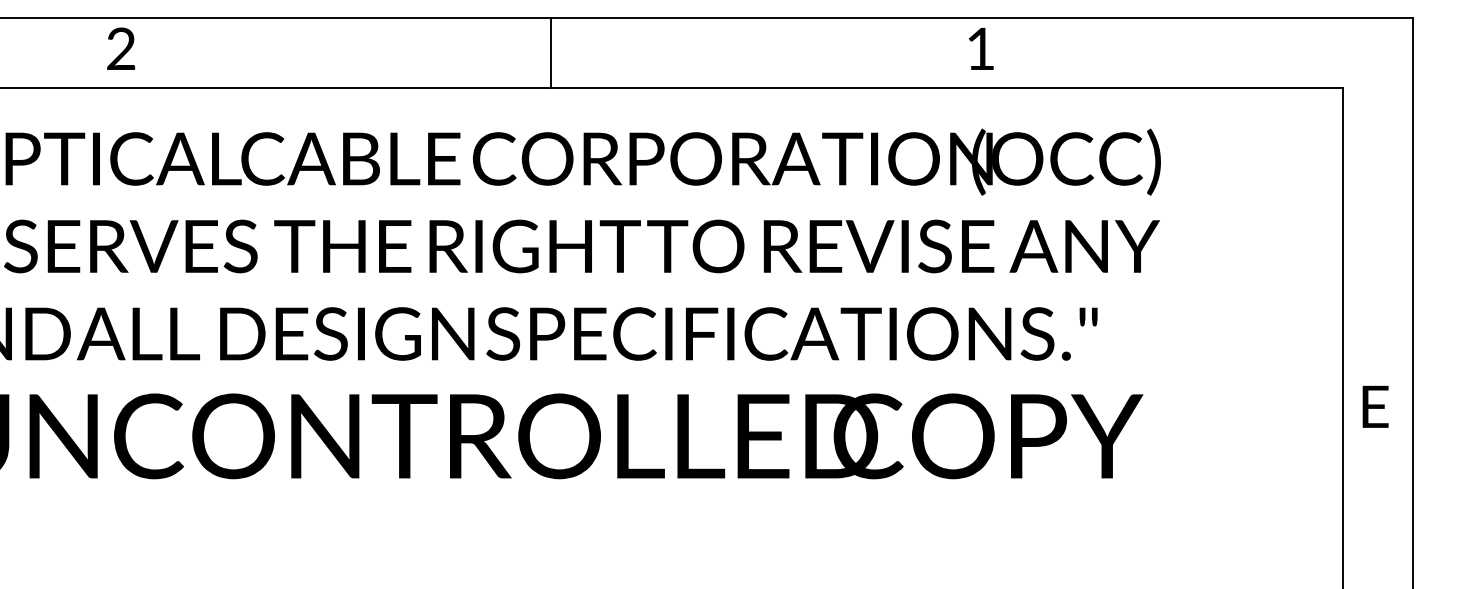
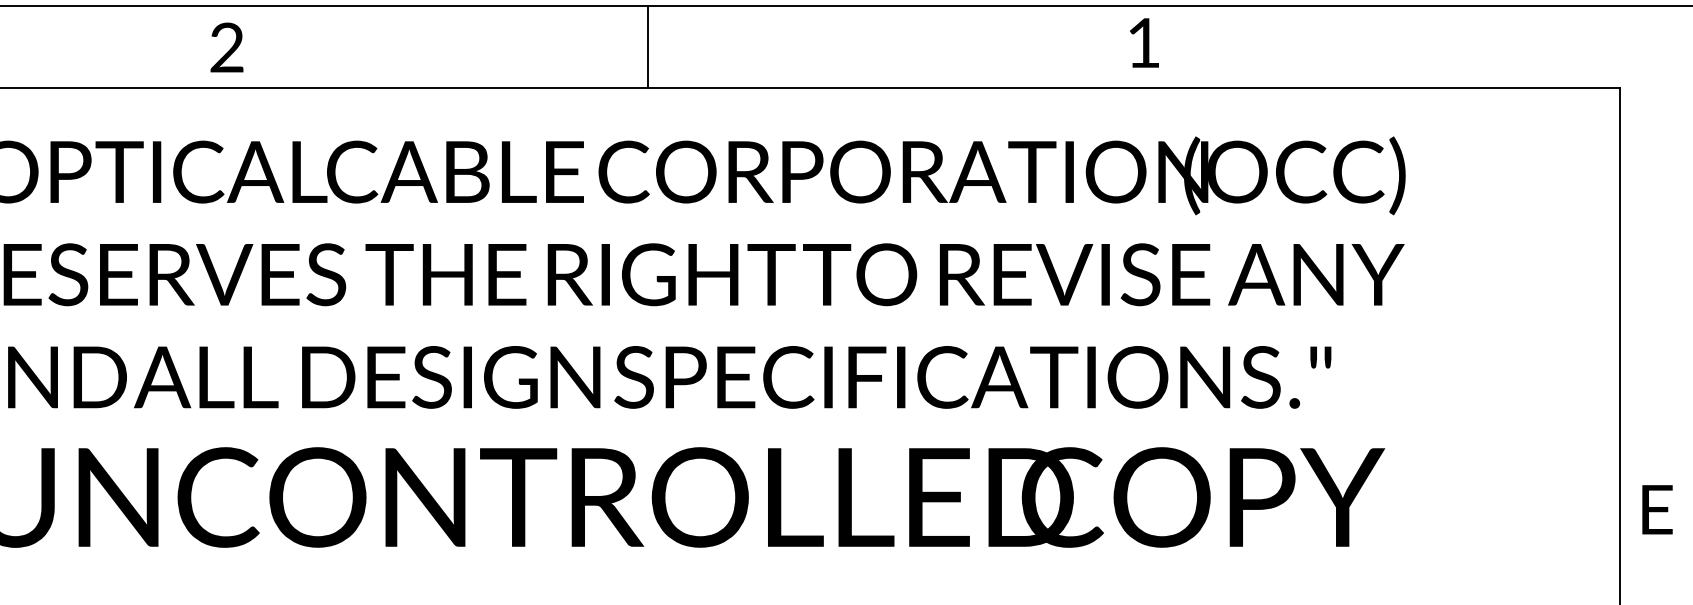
text: (120, 48) -> (226, 47), moved
text: (980, 48) -> (1143, 42), moved
line: (551, 52) -> (648, 47), moved
text: (1375, 406) -> (1657, 509), moved

